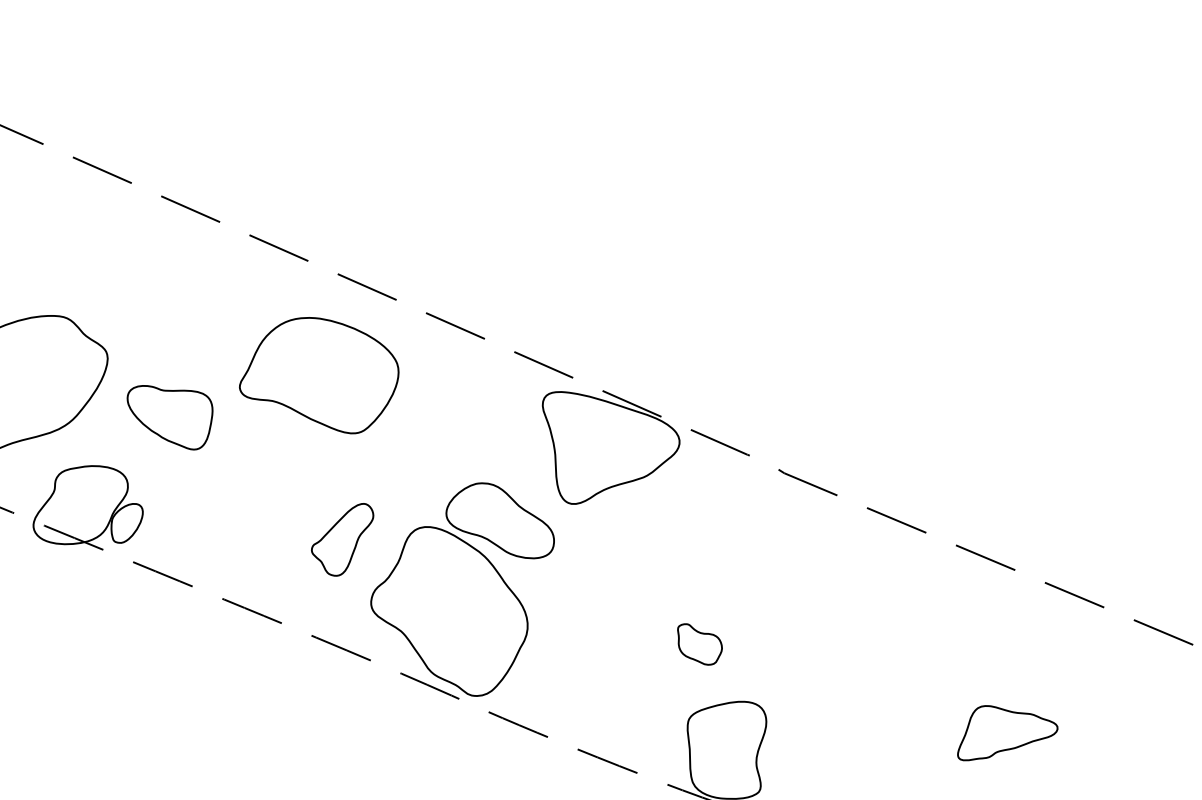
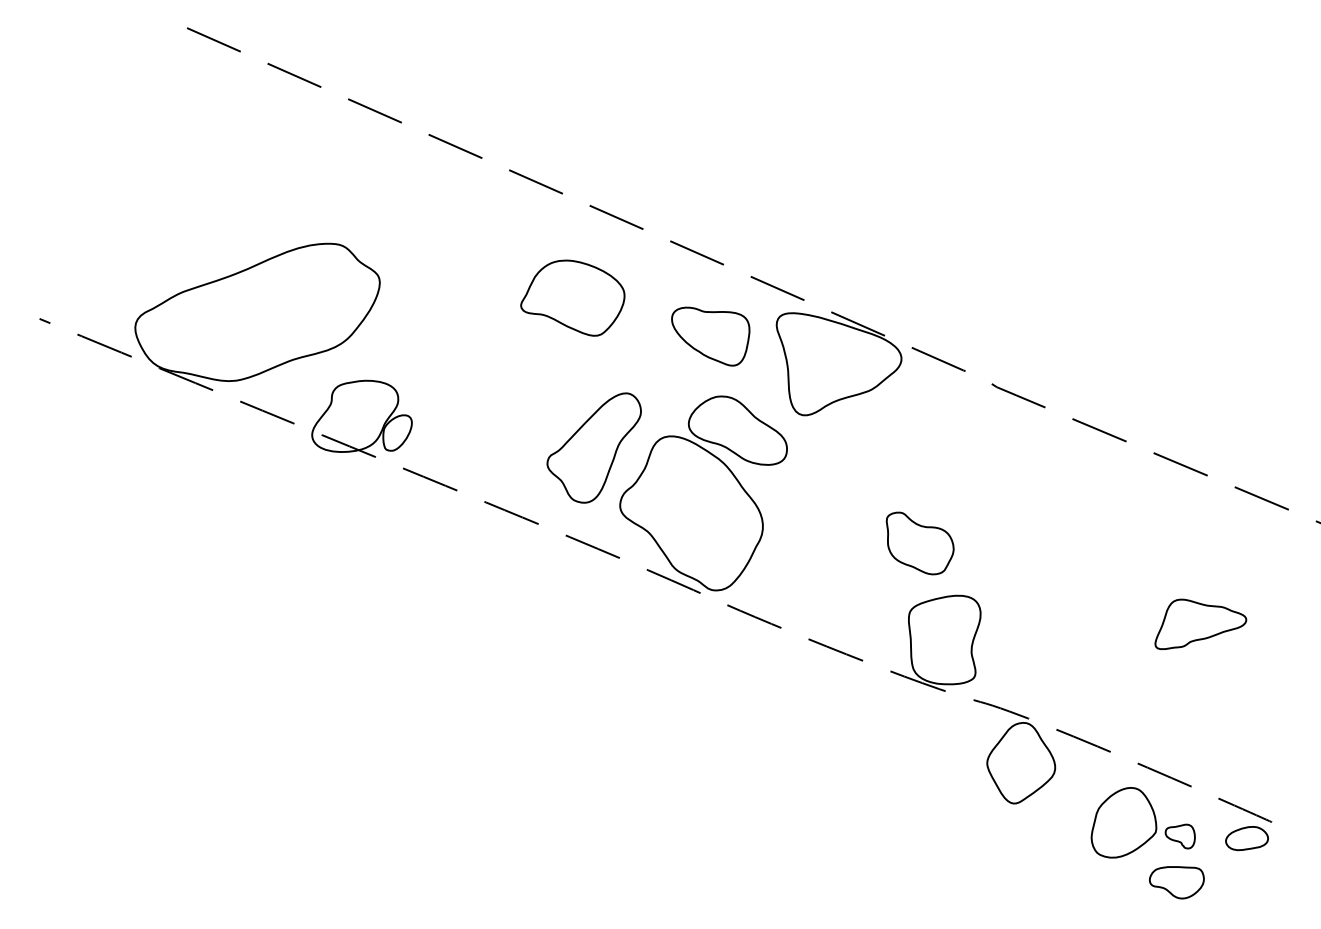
part: (318, 374) -> (572, 297), size x0.71
part: (169, 417) -> (710, 336), moved
part: (341, 539) -> (593, 447), size x1.67
part: (699, 644) -> (919, 543), size x1.67

